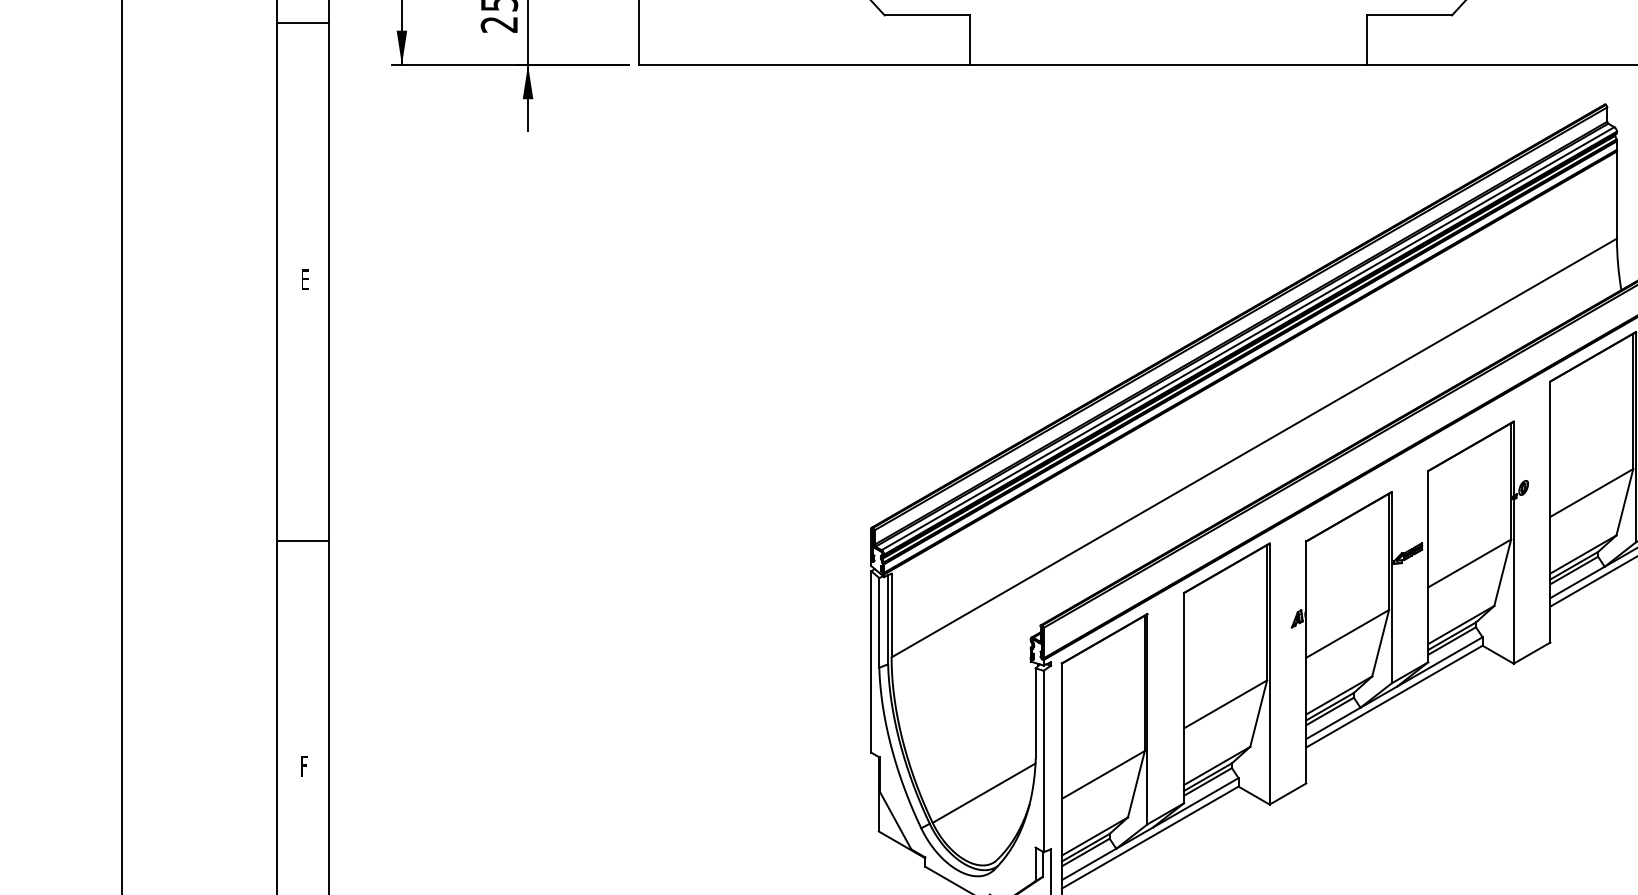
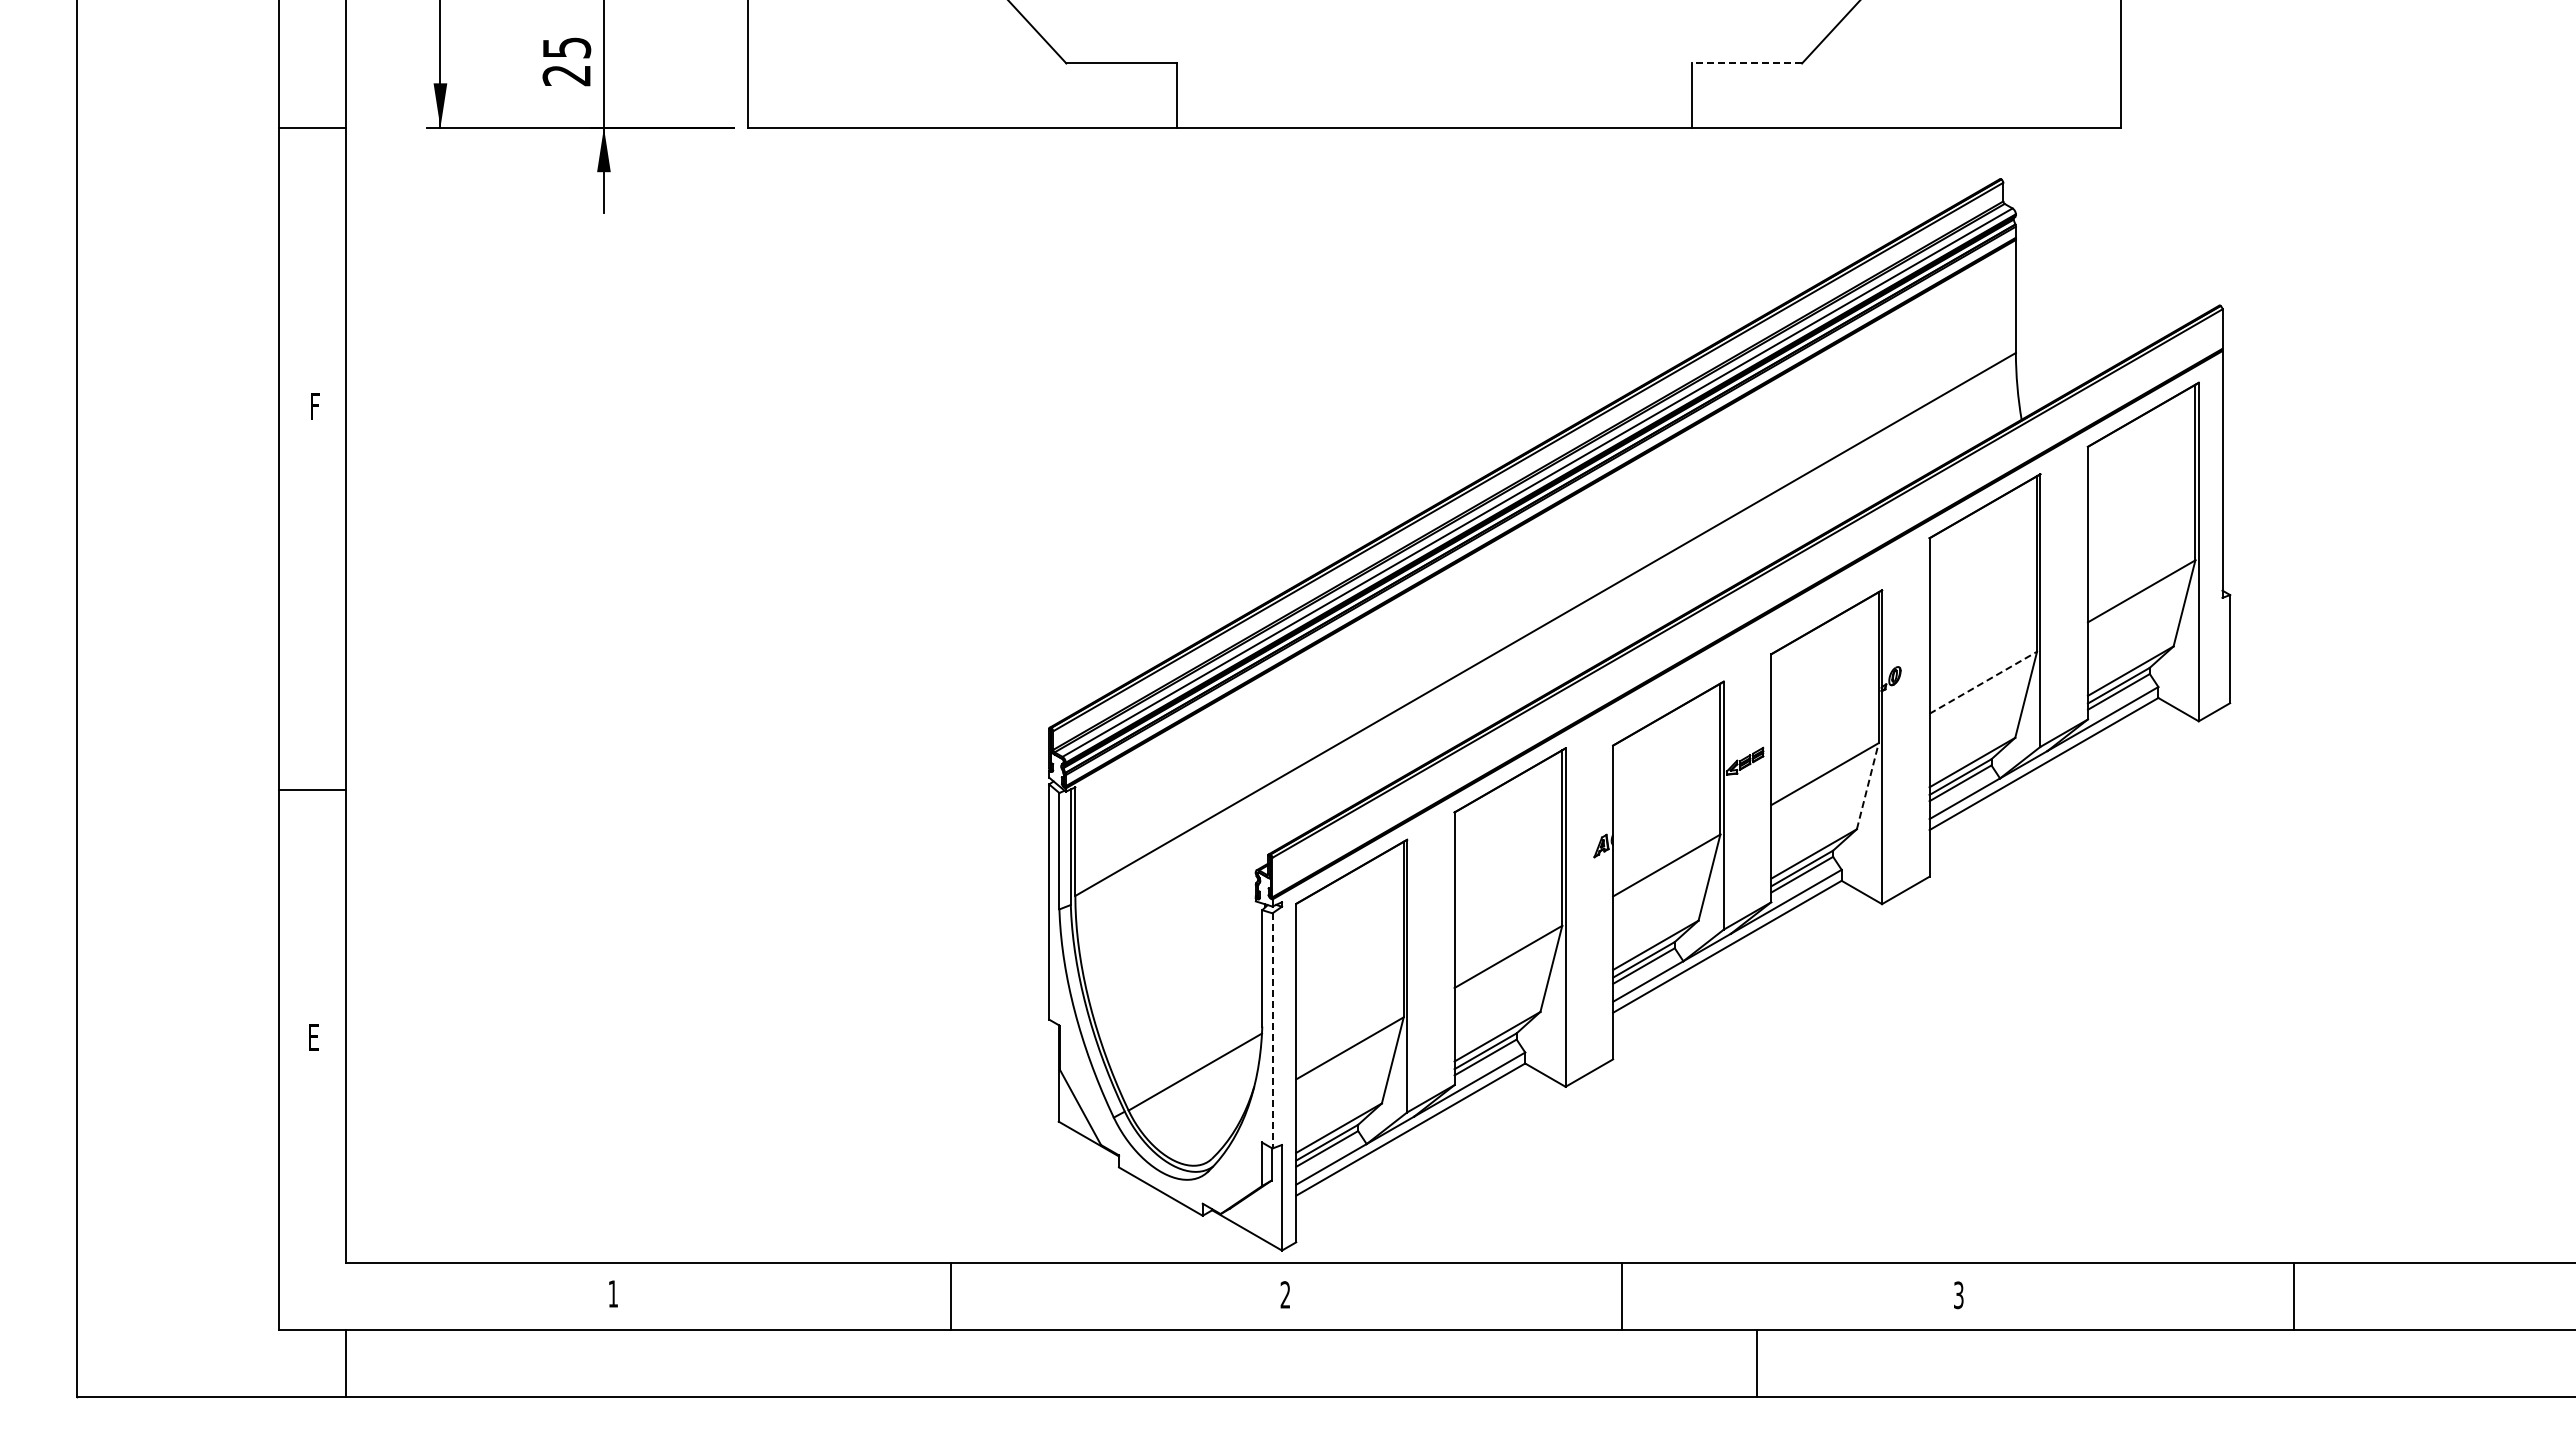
line: (1409, 15) -> (1746, 63), solid -> dashed
line: (302, 23) -> (311, 127), moved
text: (306, 283) -> (316, 411), E -> F
line: (1591, 492) -> (1983, 682), solid -> dashed
line: (302, 541) -> (311, 790), moved
line: (1502, 572) -> (1867, 785), solid -> dashed
line: (1043, 761) -> (1272, 1030), solid -> dashed
text: (304, 766) -> (313, 1037), F -> E

